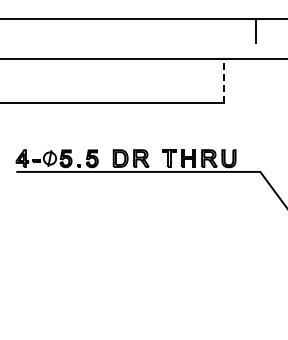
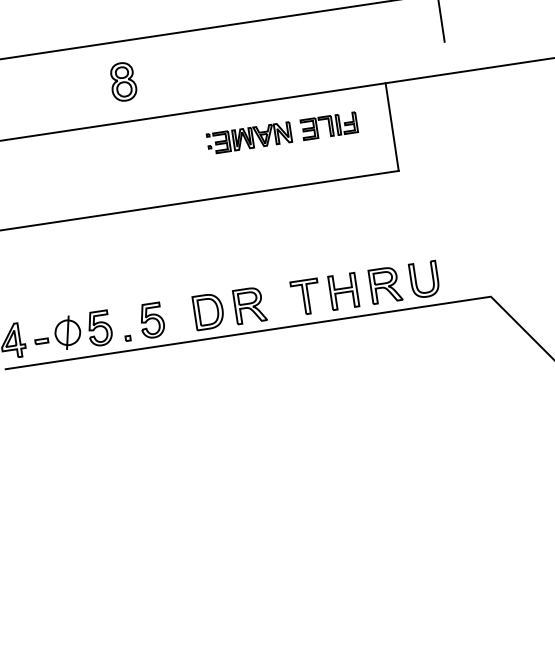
part: (95, 39) -> (123, 81), added
part: (169, 76) -> (281, 133), added
line: (224, 80) -> (392, 125), dashed -> solid

